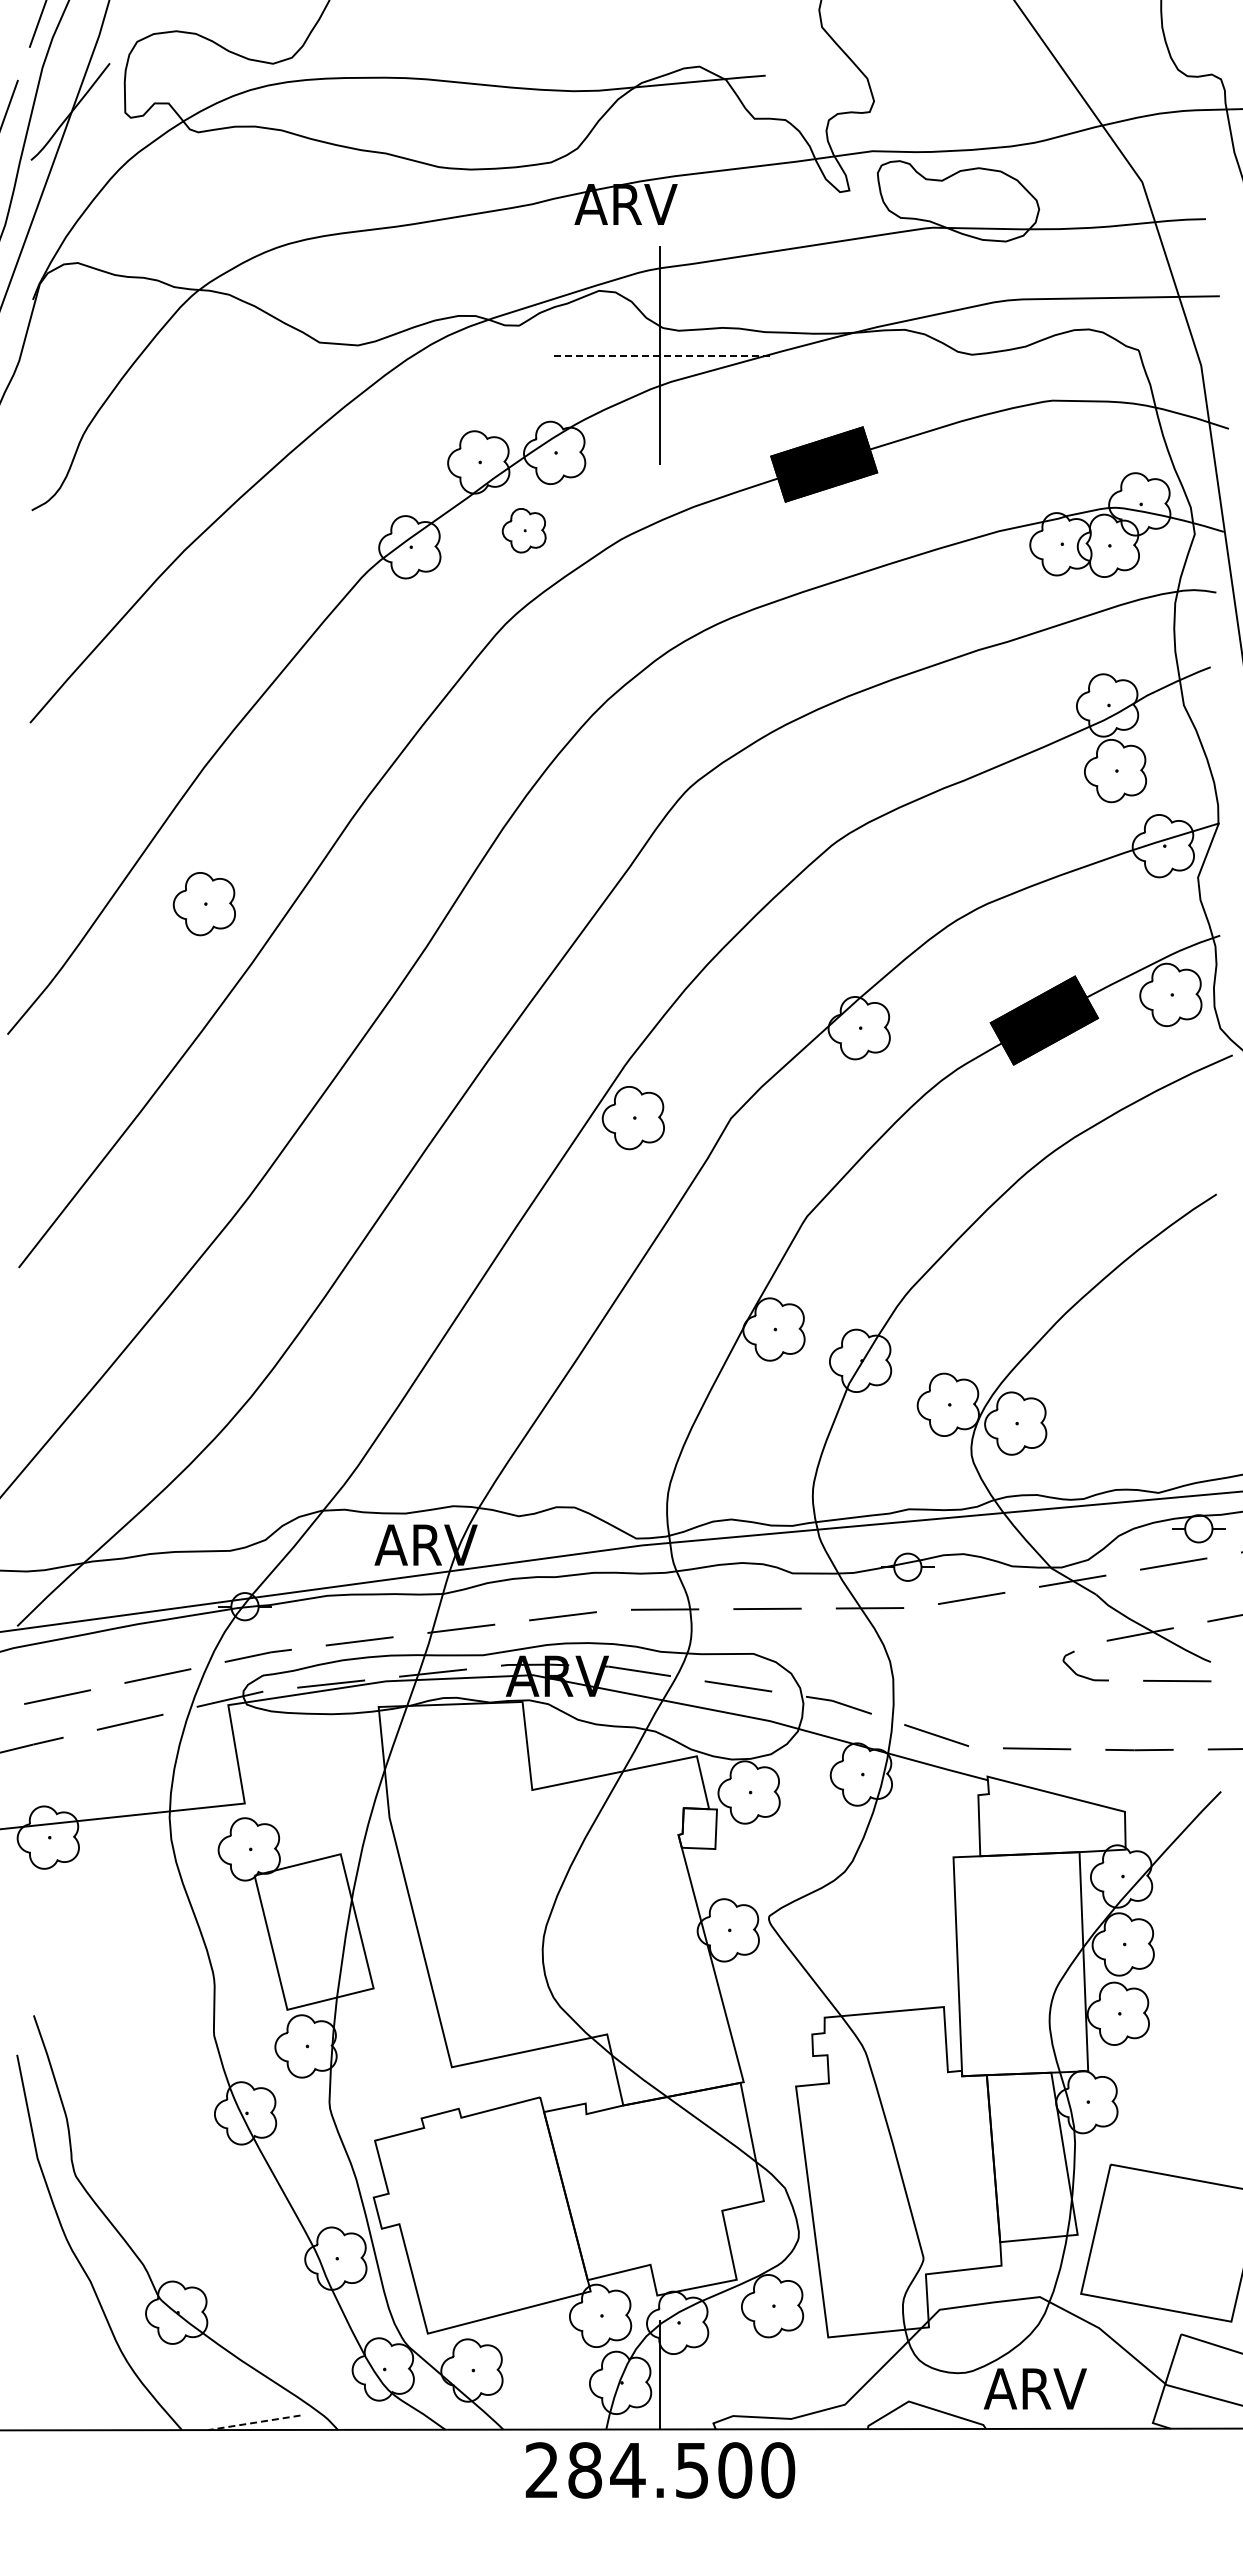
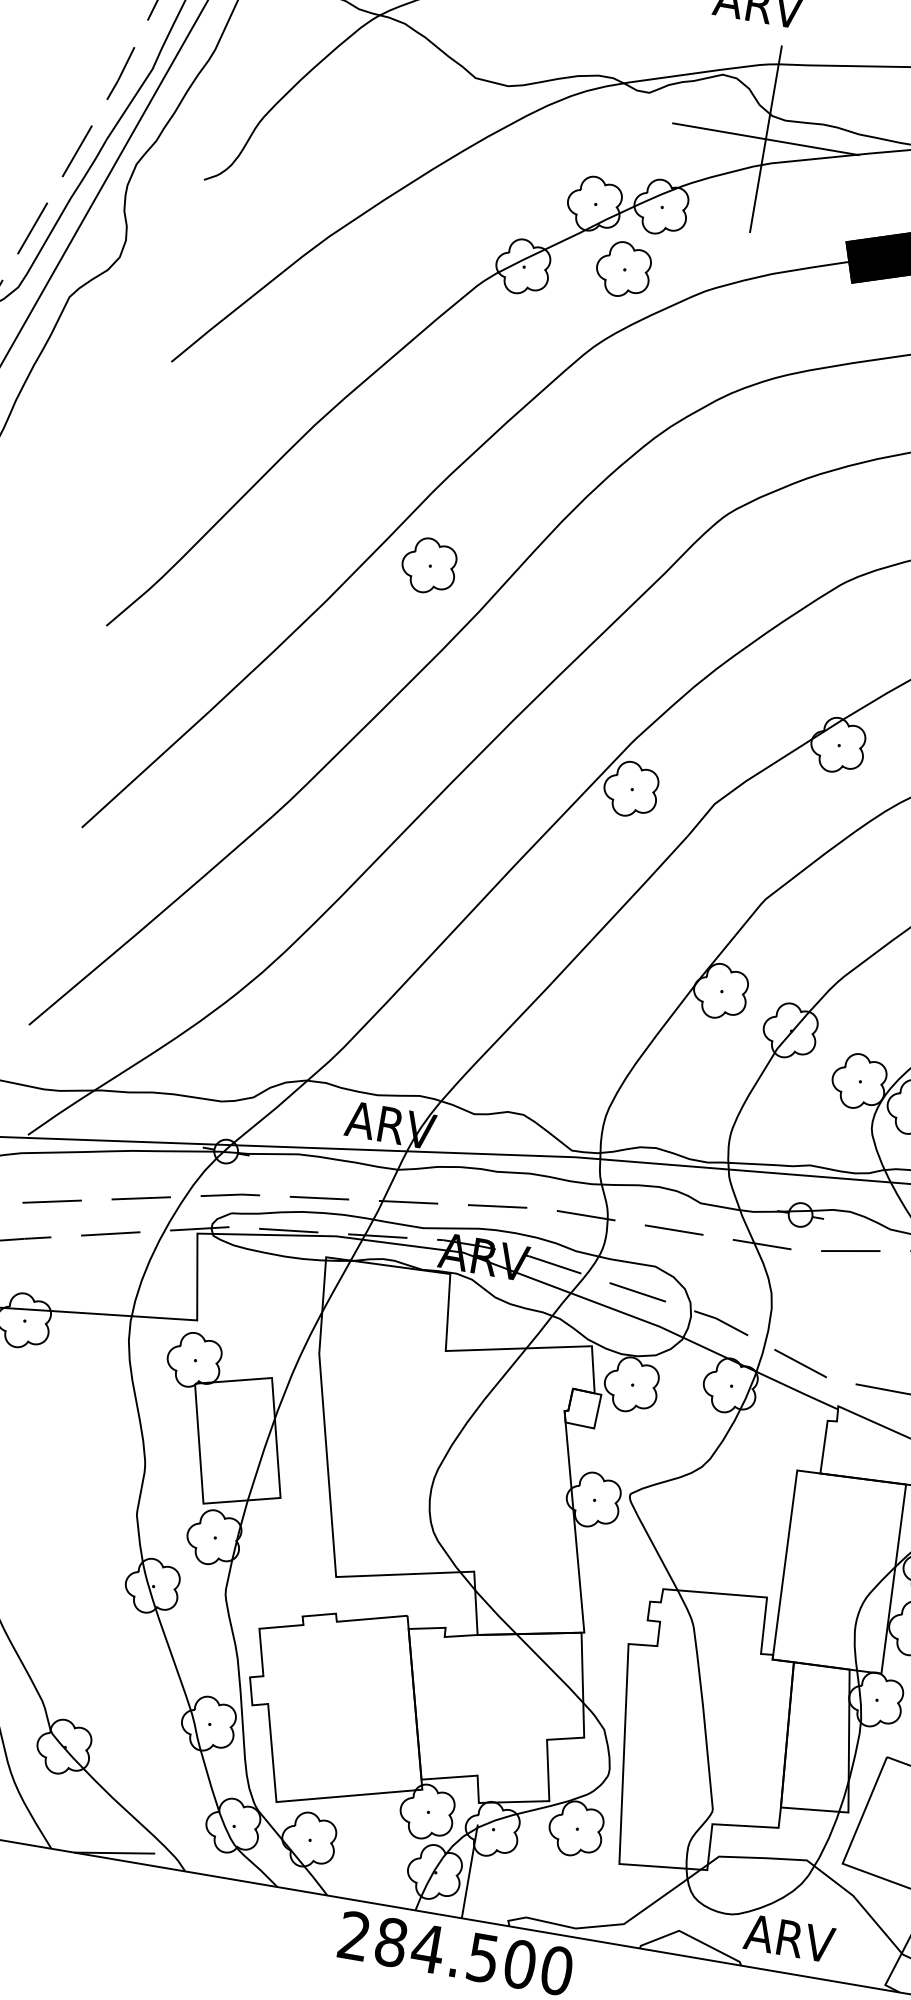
line: (659, 355) -> (765, 139), dashed -> solid
part: (523, 530) -> (622, 269), size x1.43
part: (203, 904) -> (428, 566), moved
line: (254, 2422) -> (114, 1852), dashed -> solid

